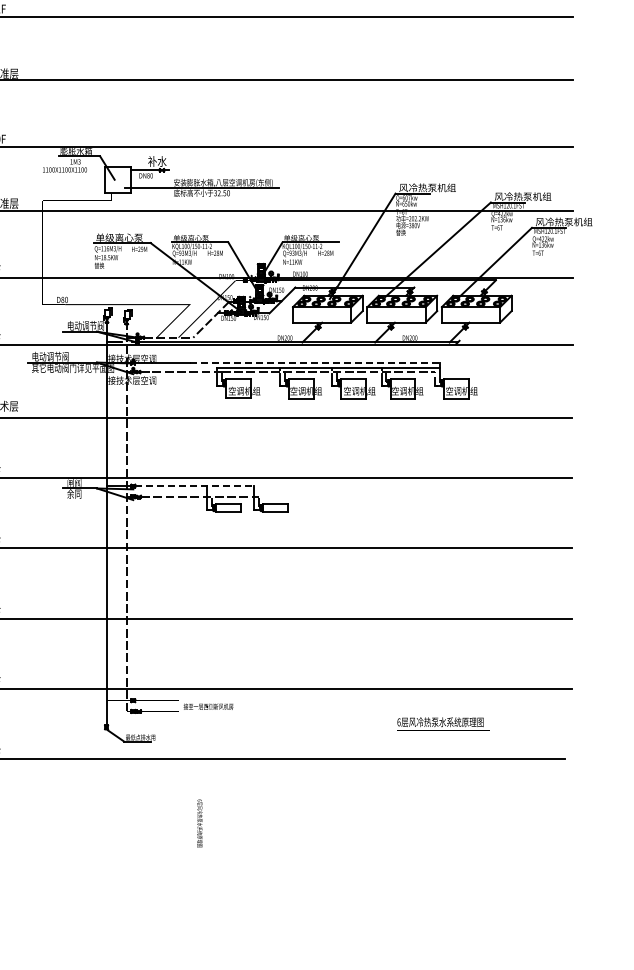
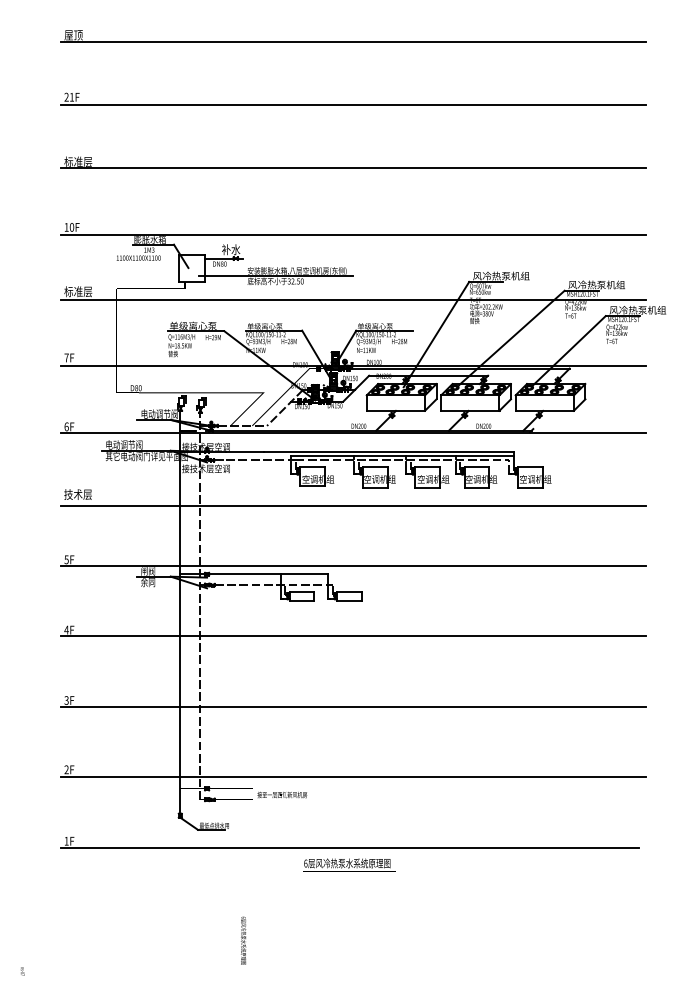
line: (314, 363) -> (388, 451), dashed -> solid
line: (194, 486) -> (268, 574), dashed -> solid
text: (442, 723) -> (349, 864), moved
text: (199, 823) -> (243, 940), moved

